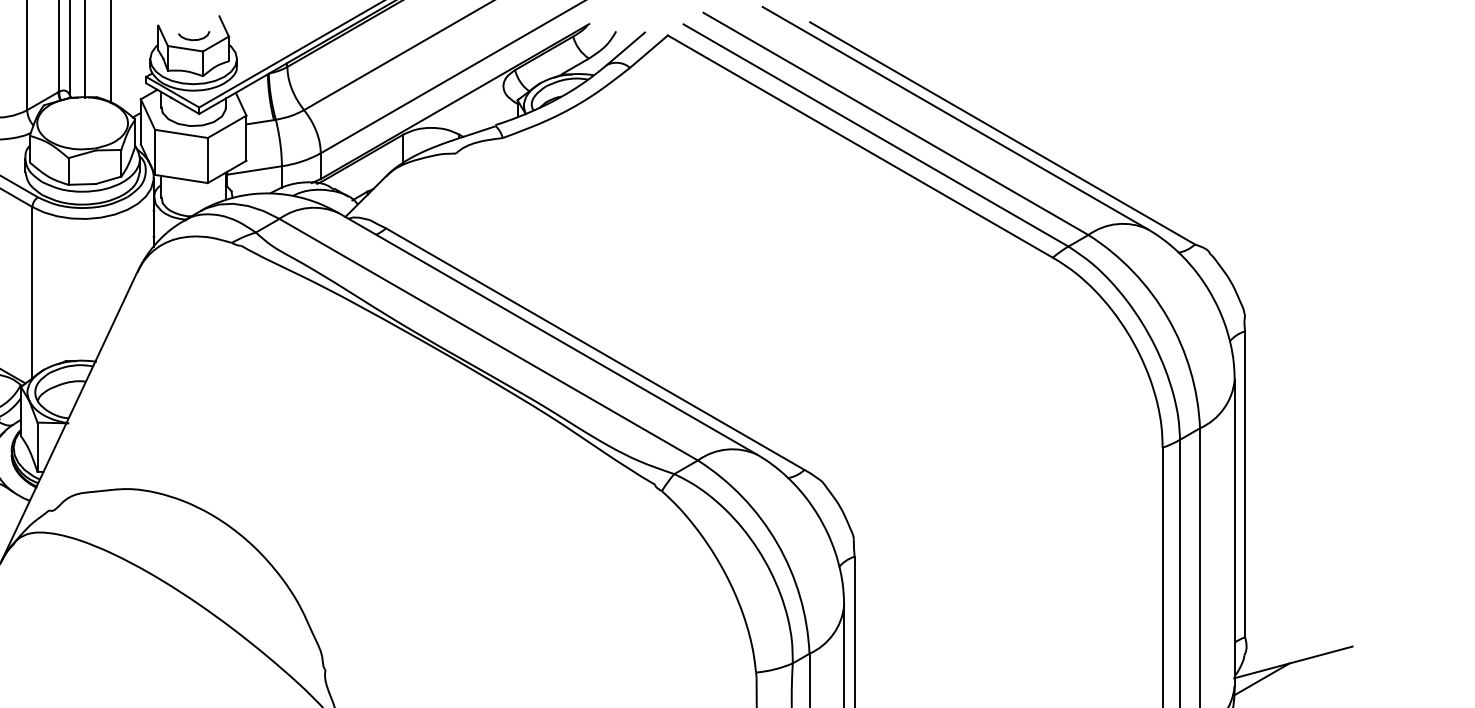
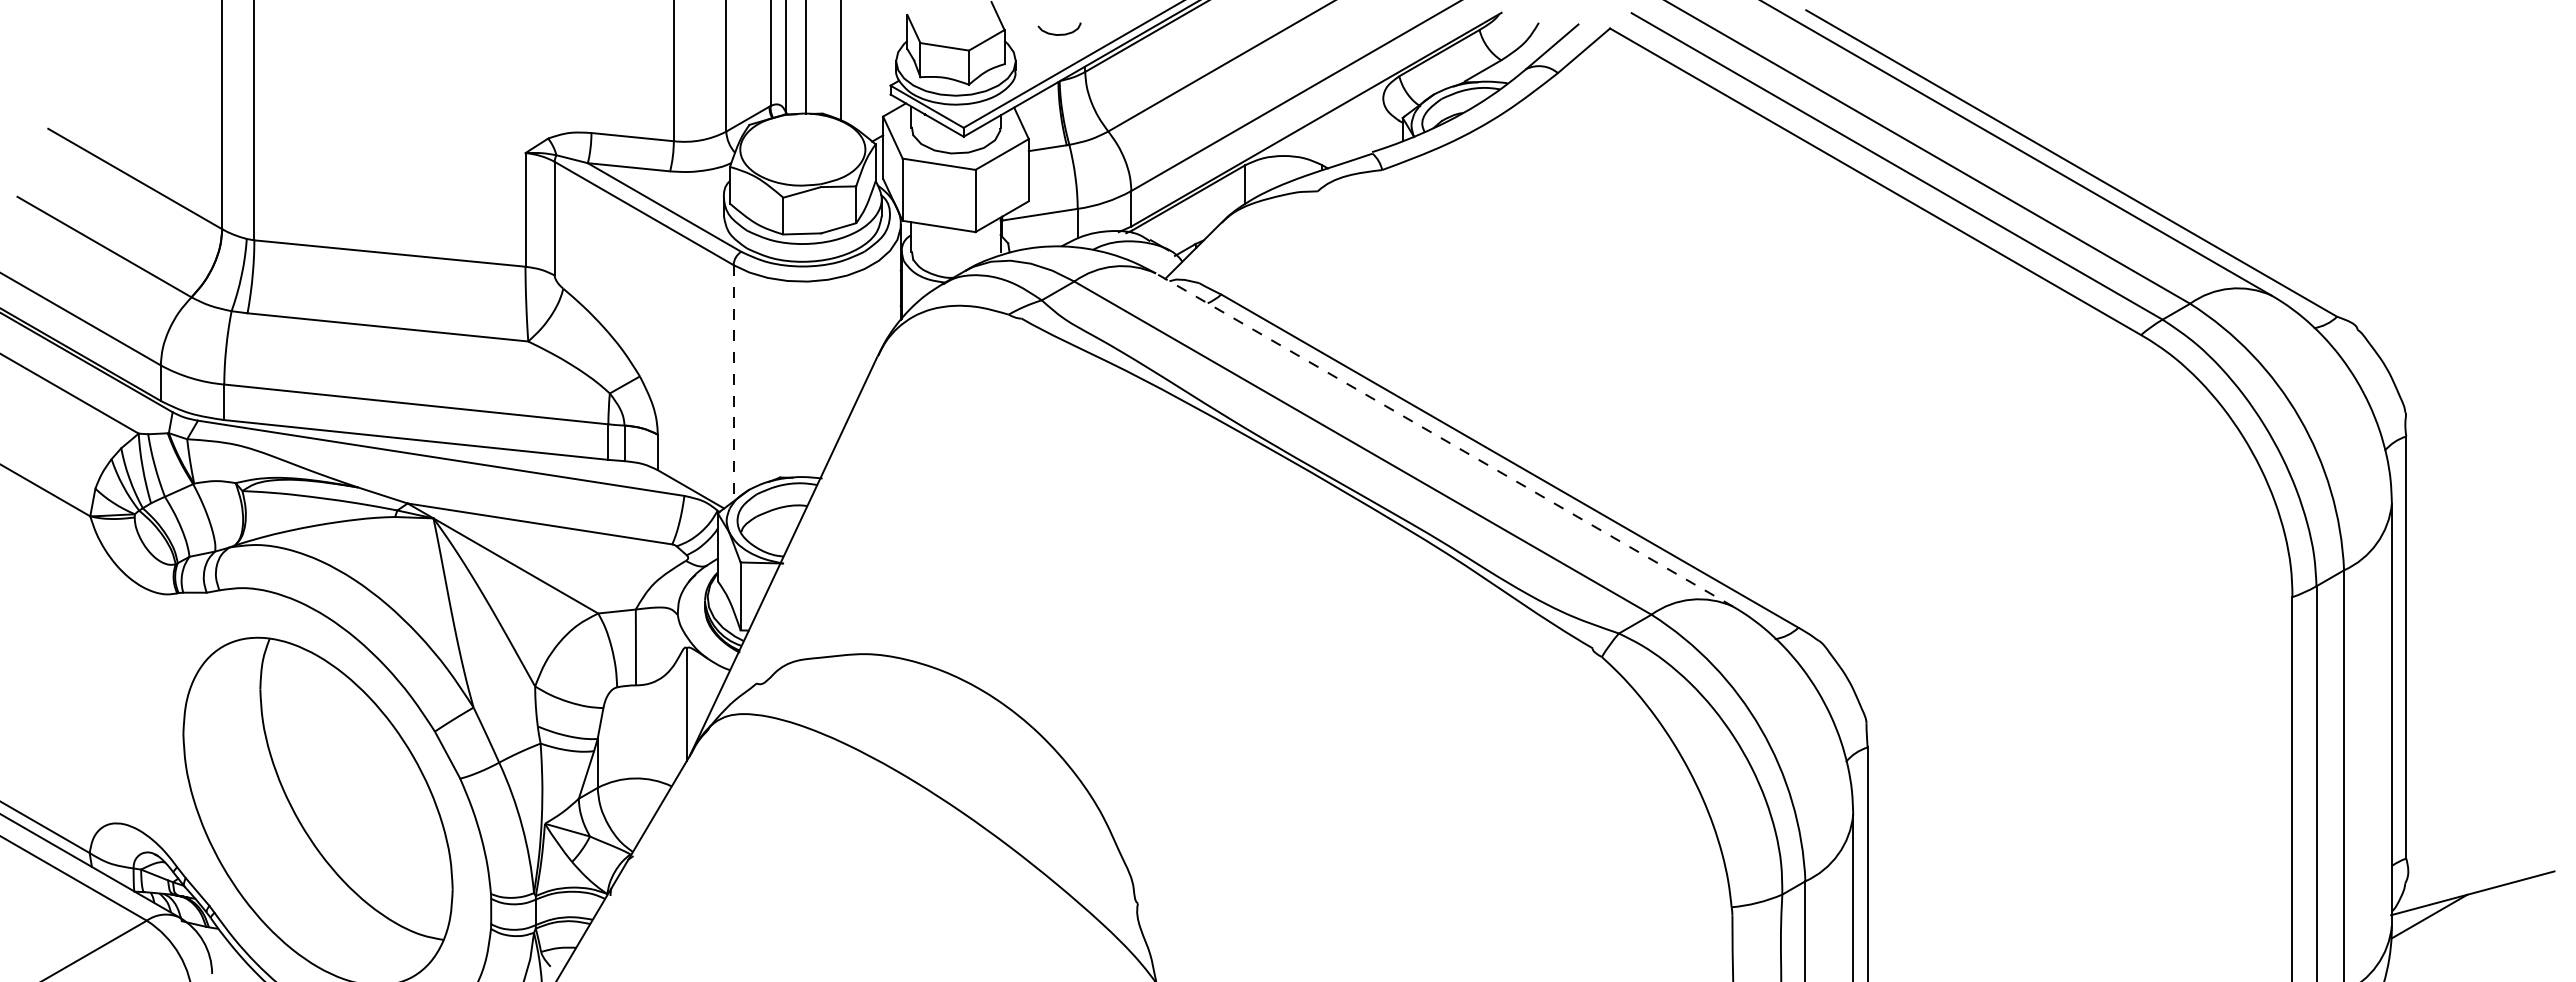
curve: (195, 39) -> (1061, 33), moved
line: (32, 292) -> (733, 383), solid -> dashed
line: (547, 333) -> (1444, 439), solid -> dashed

